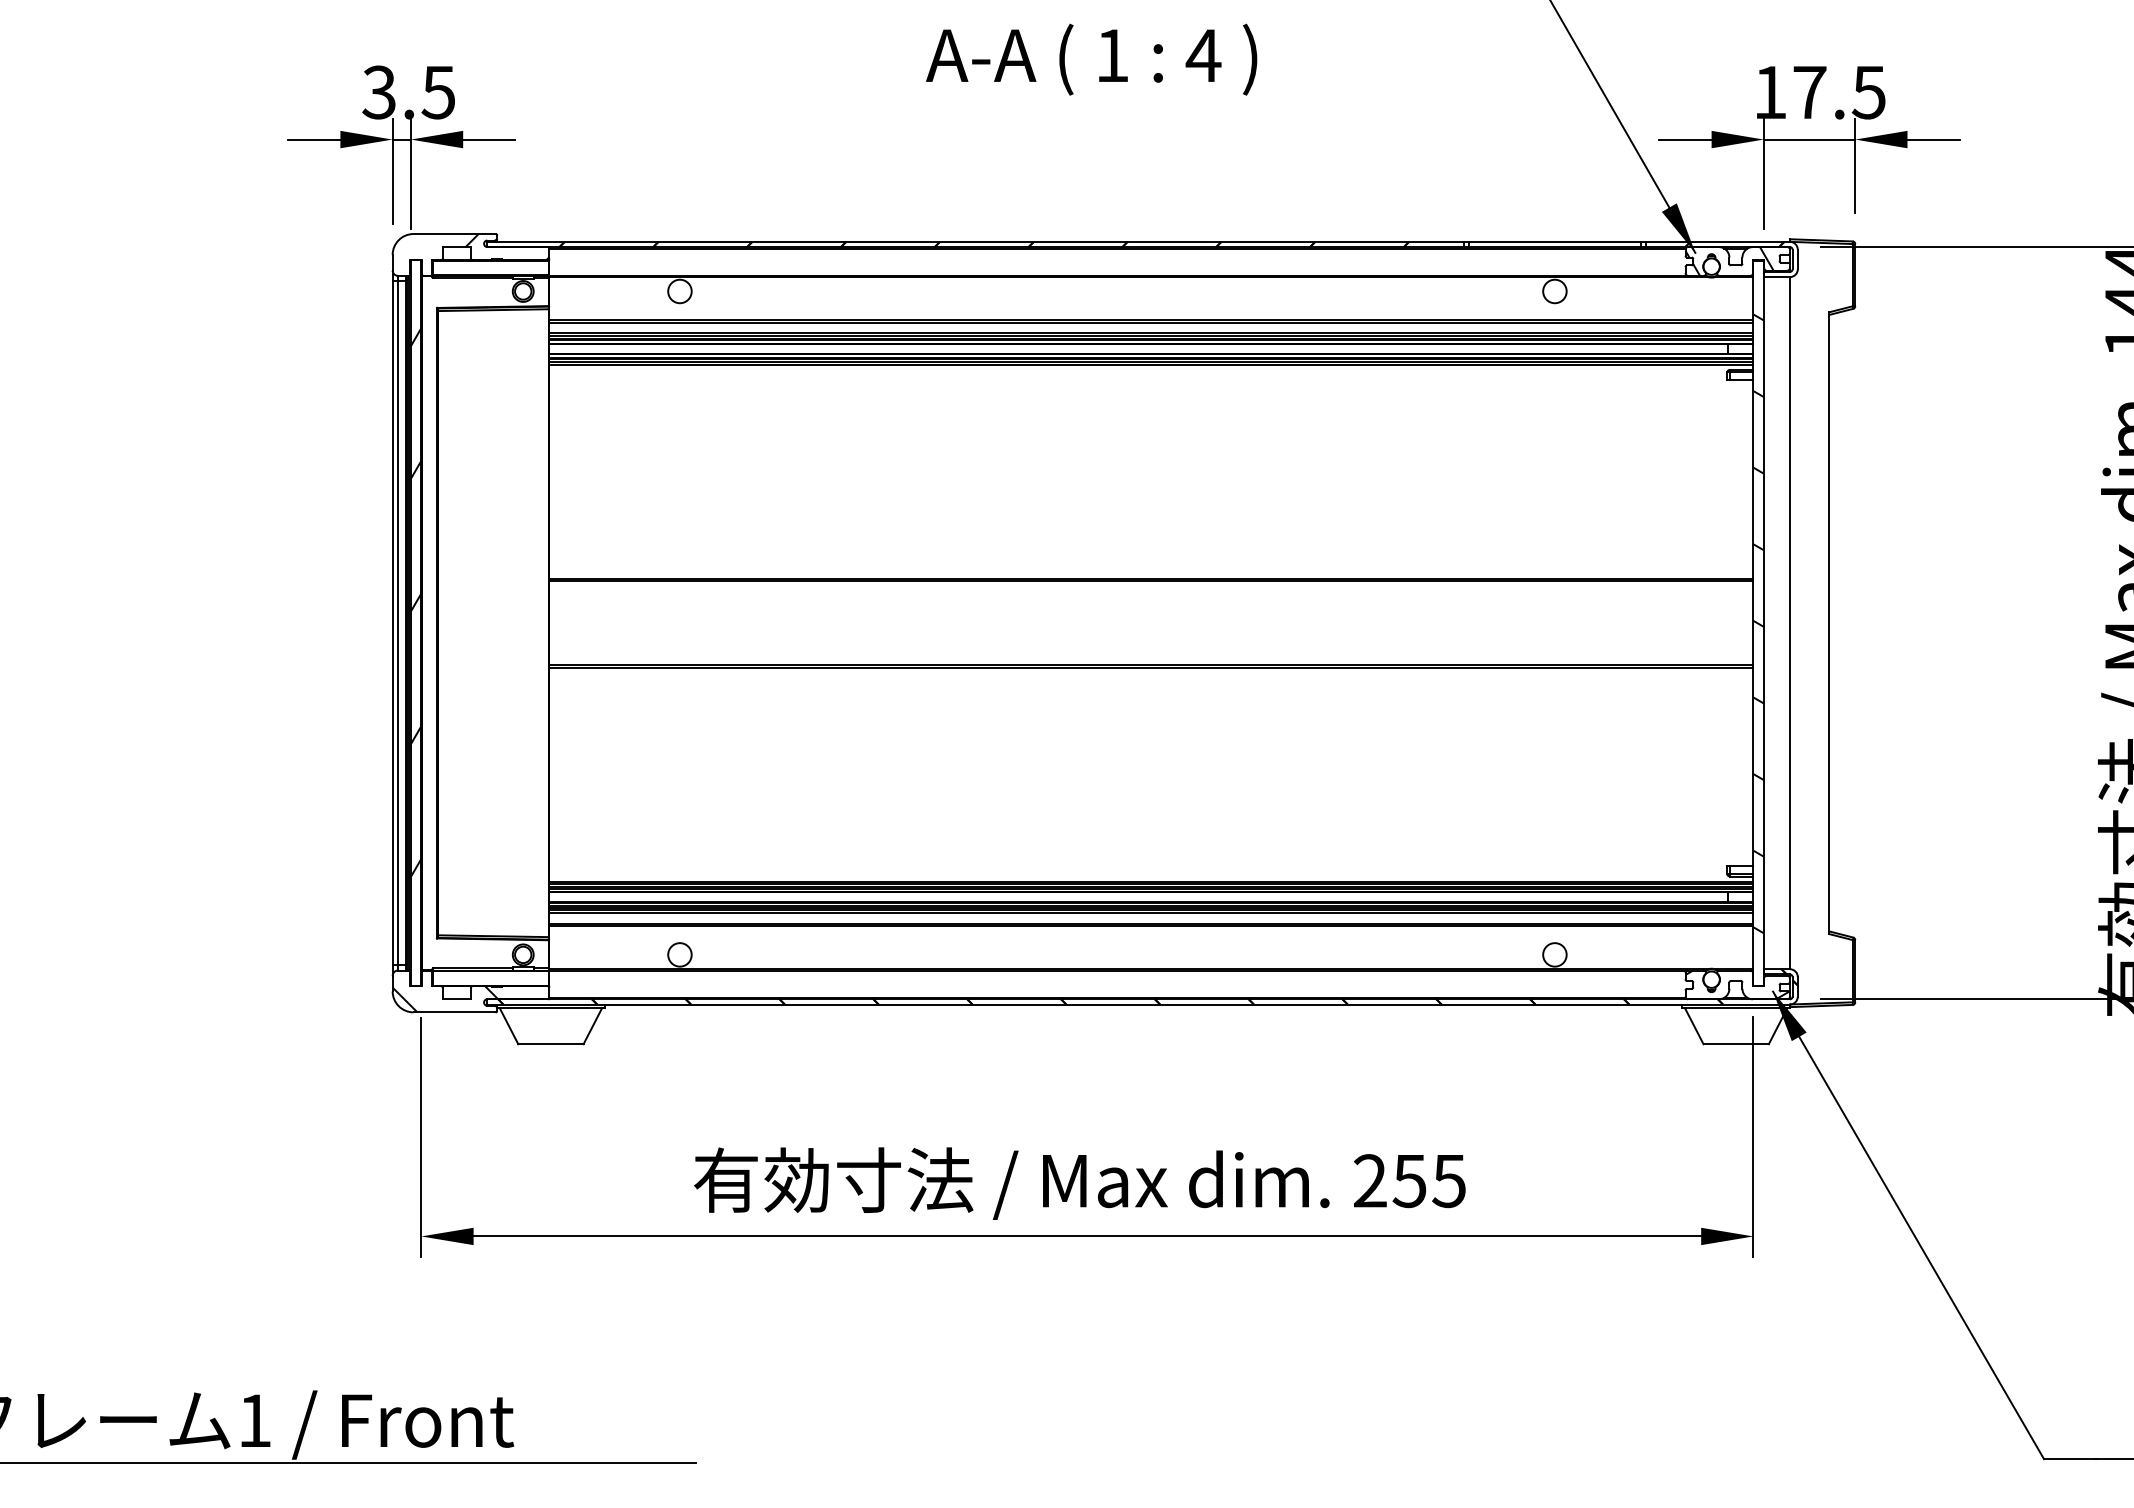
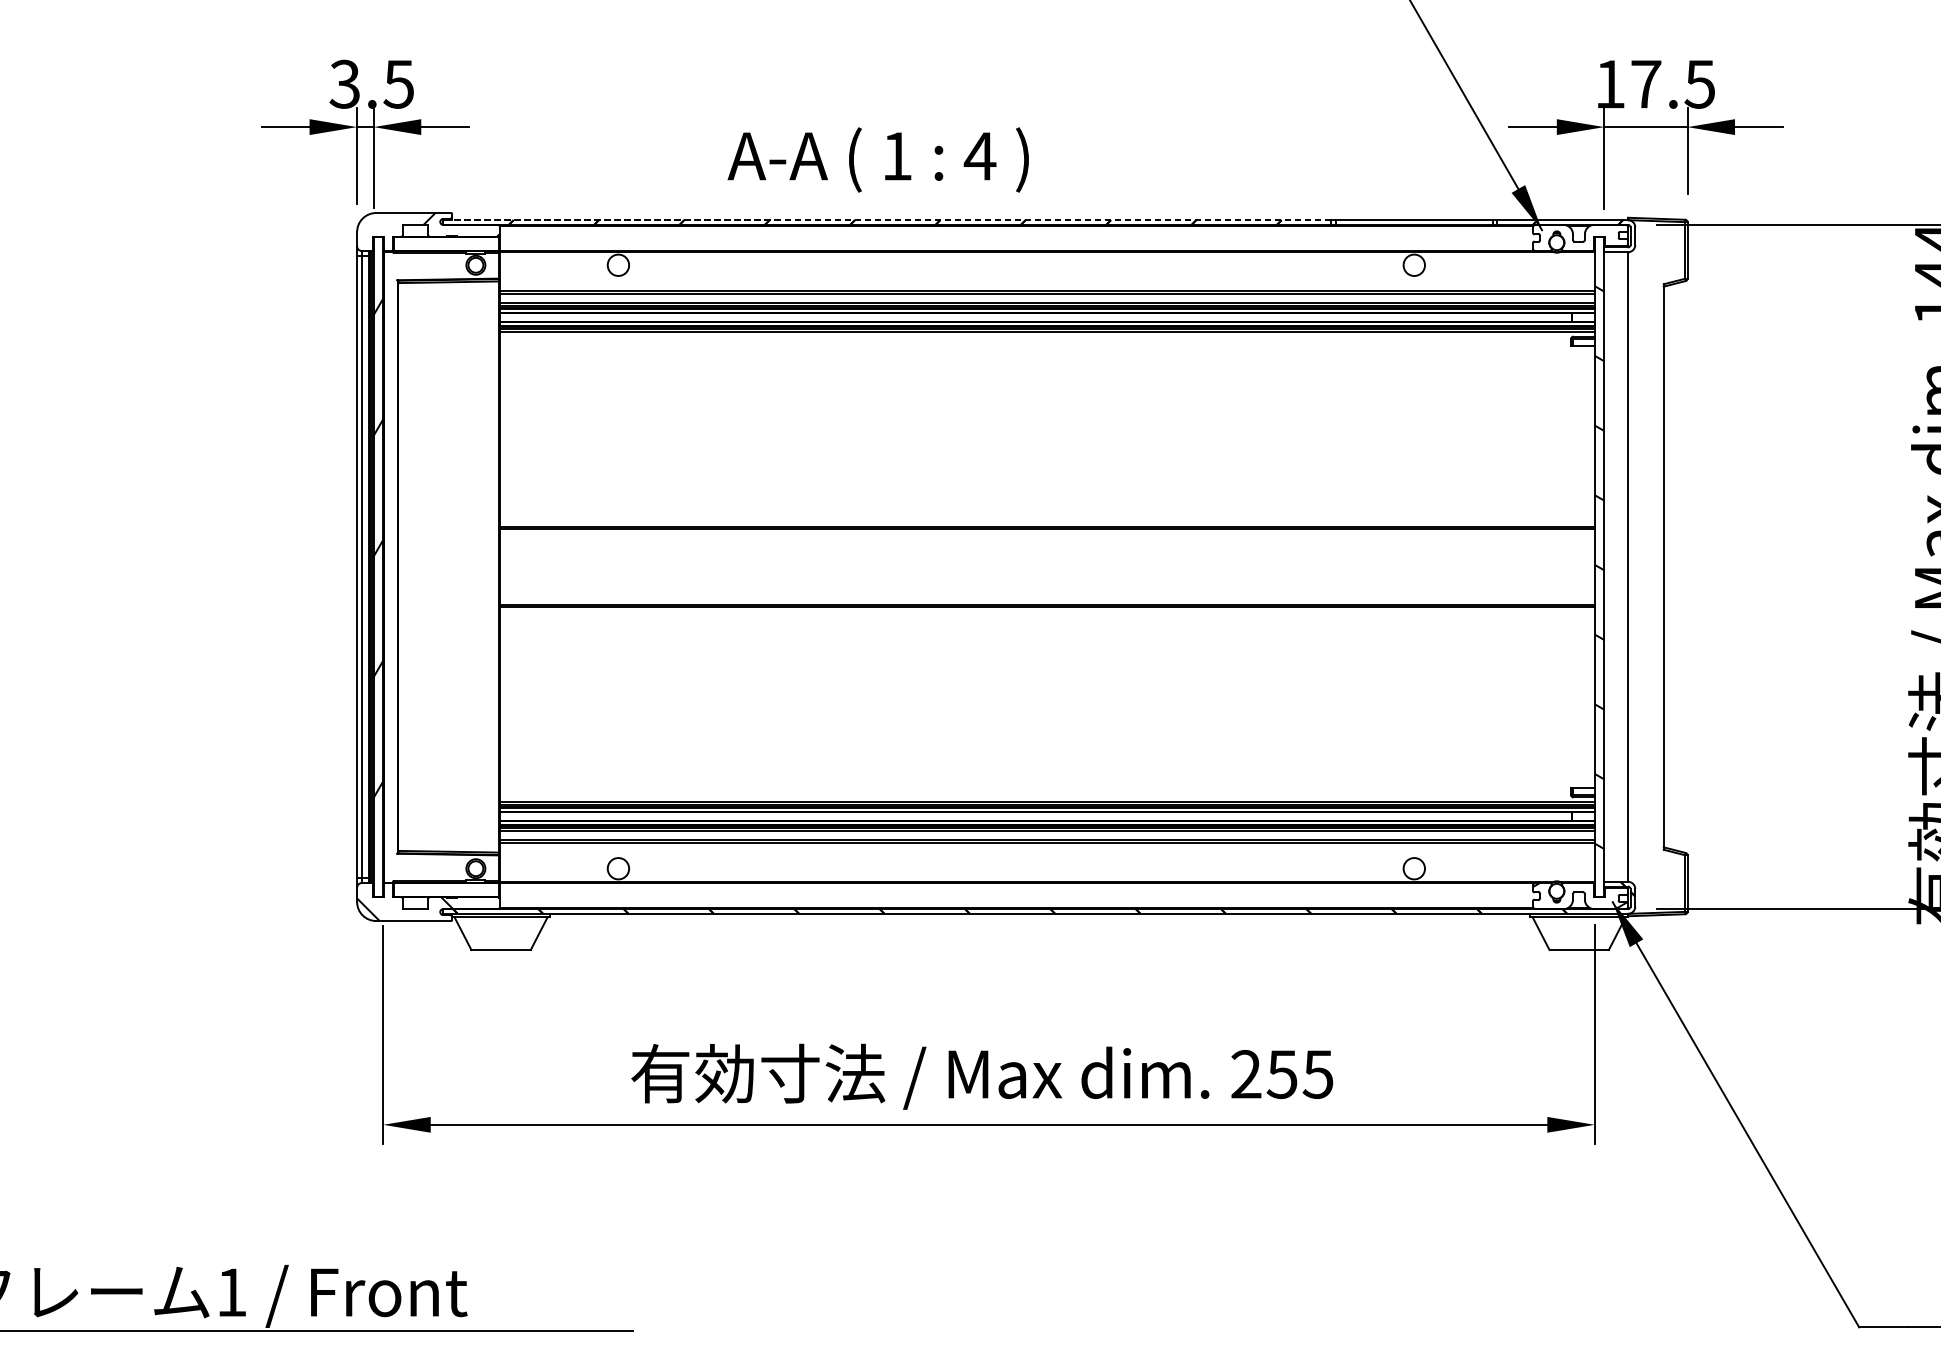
text: (1091, 59) -> (878, 159), moved
line: (974, 241) -> (886, 219), solid -> dashed
hatch: (1729, 261) -> (1573, 238), removed

